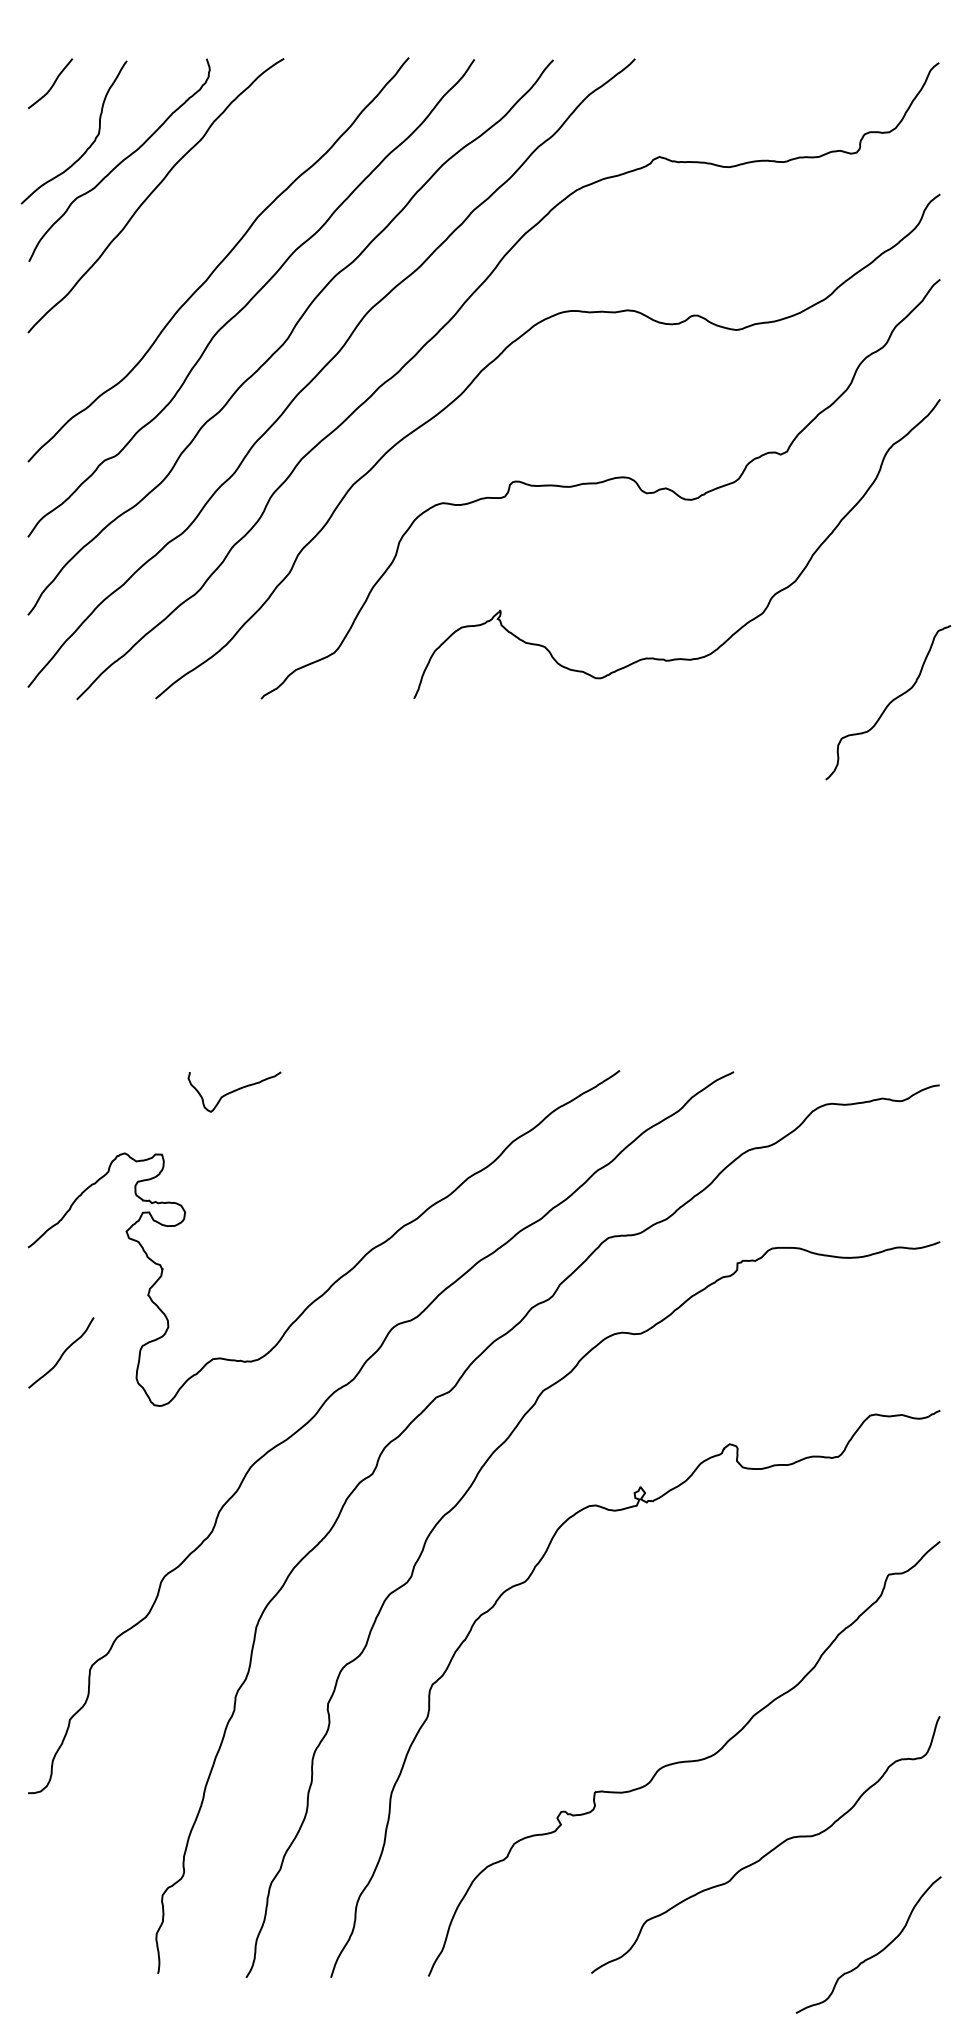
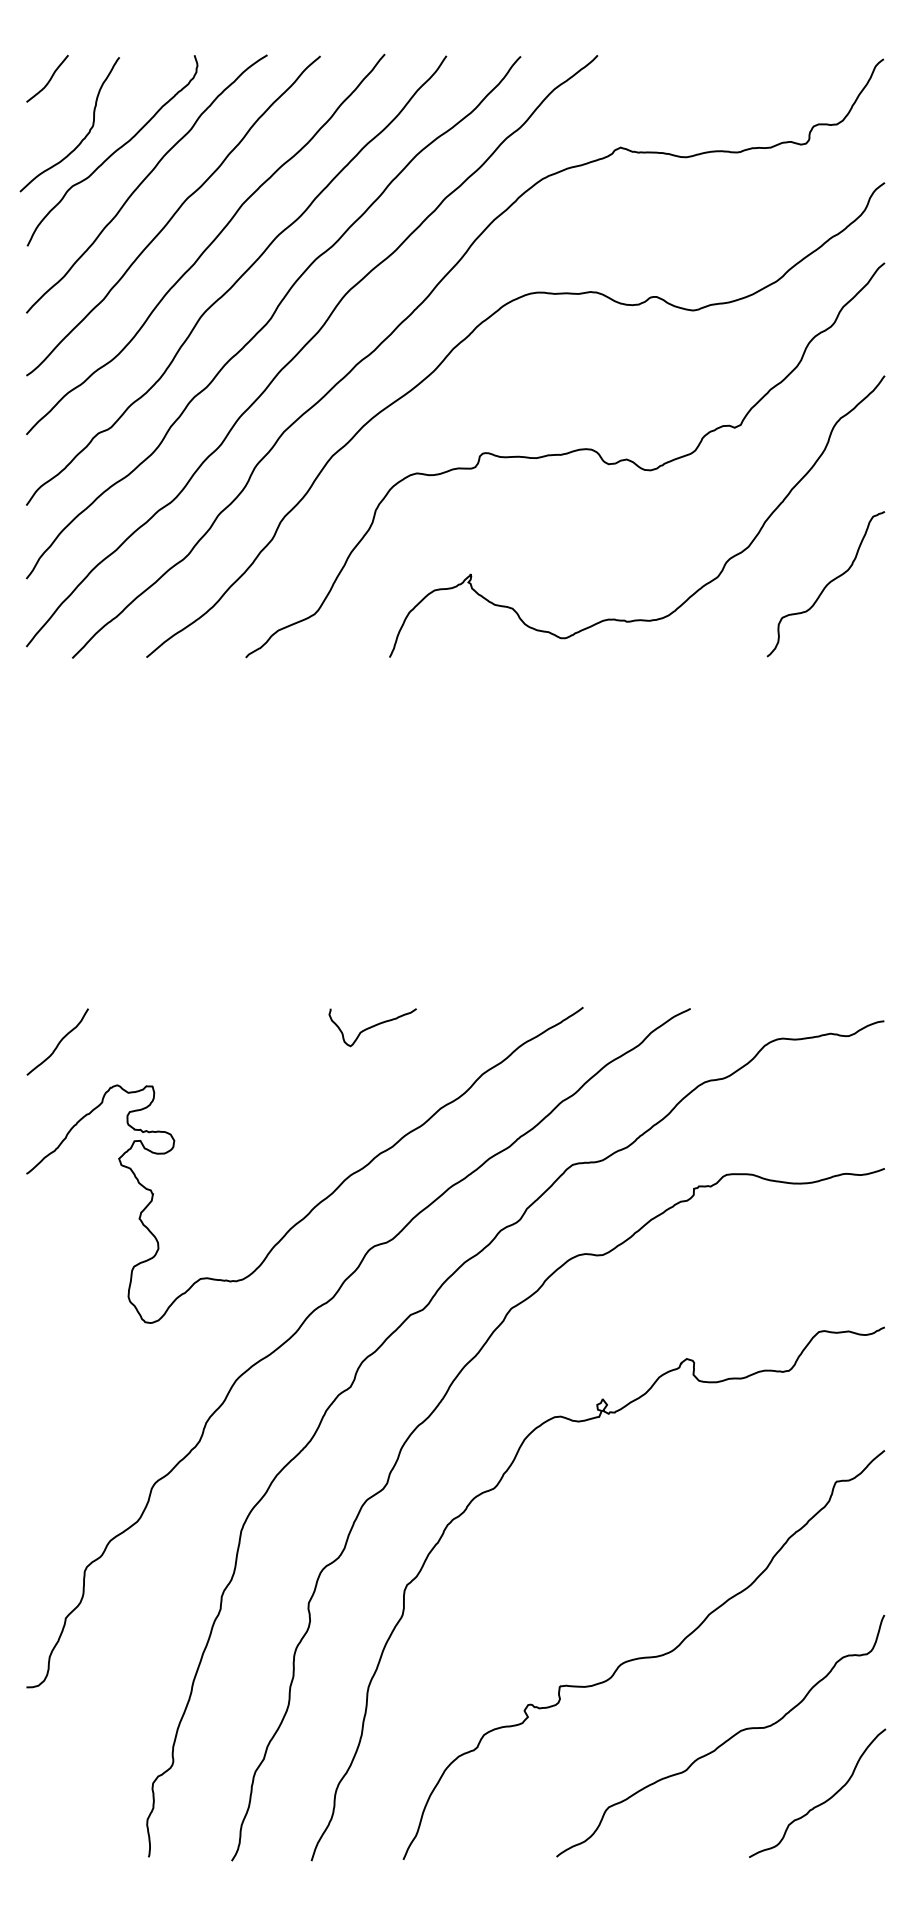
curve: (184, 229) -> (173, 215), added
curve: (888, 703) -> (826, 584), moved
curve: (234, 1091) -> (372, 1027), moved
curve: (62, 1353) -> (58, 1042), moved
curve: (874, 1954) -> (822, 1802), moved

